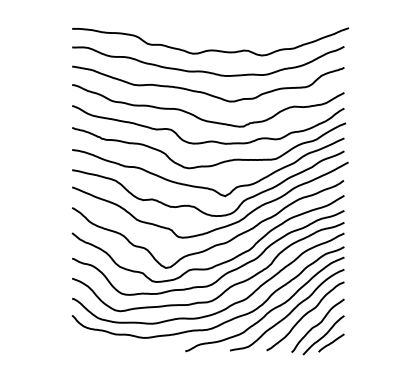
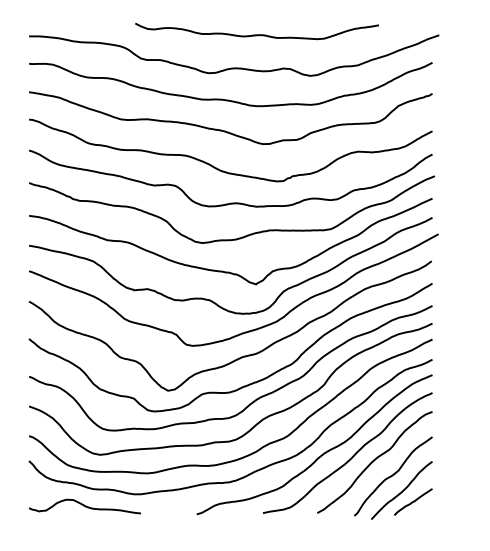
curve: (225, 27) -> (256, 34), added
curve: (109, 345) -> (84, 505), added

